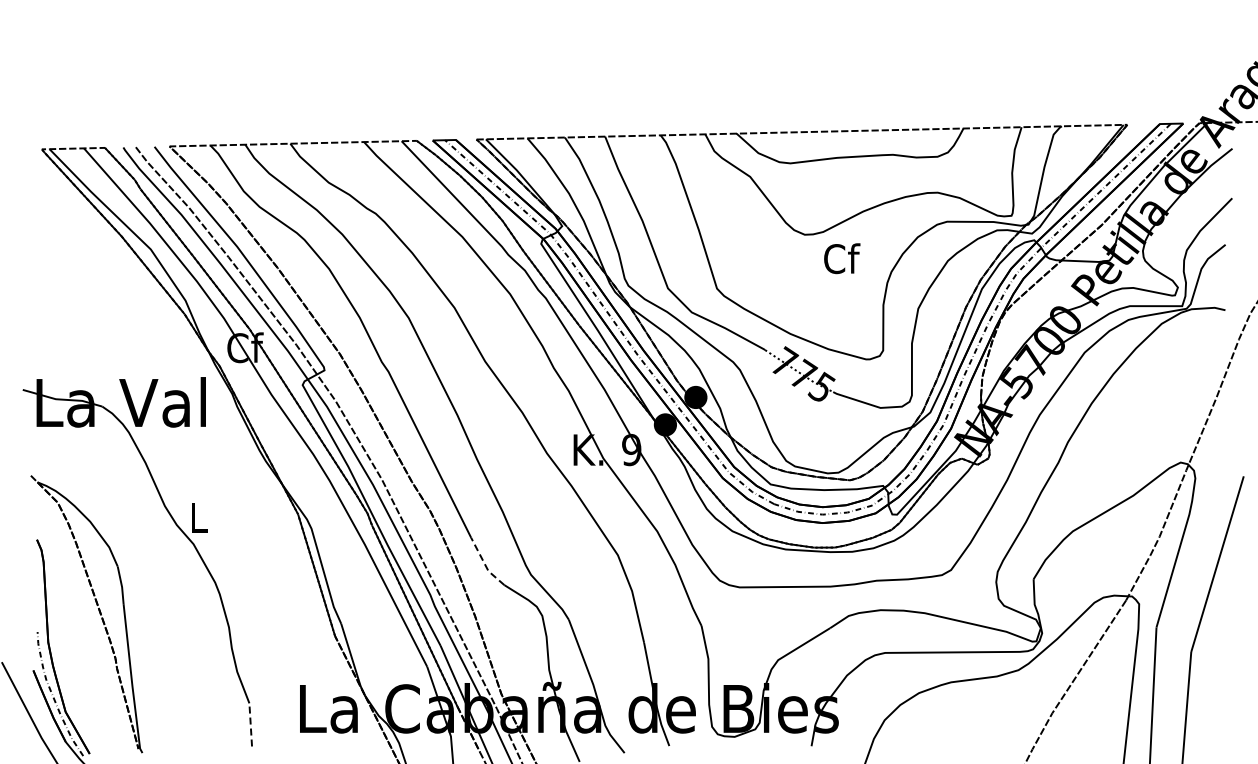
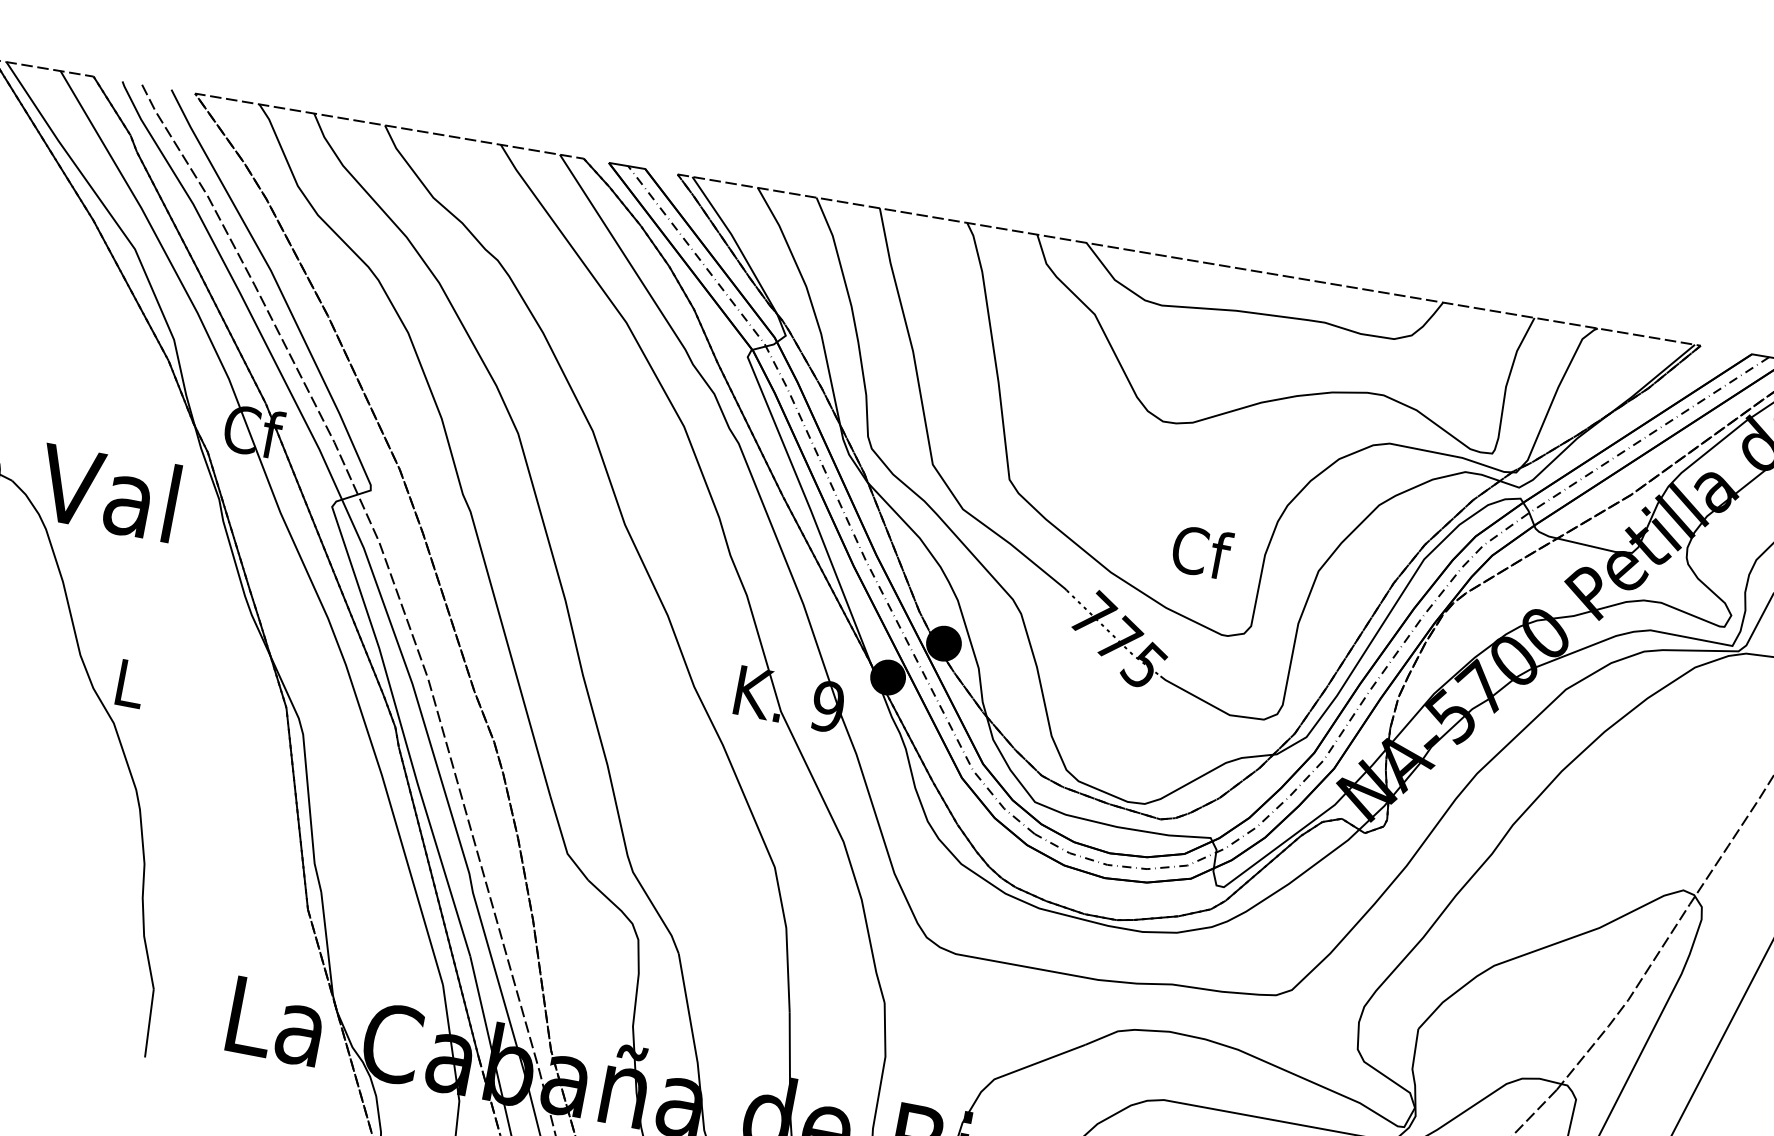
text: (842, 258) -> (1202, 551), moved
line: (484, 564) -> (563, 842), dashed -> solid
line: (250, 724) -> (149, 1022), dashed -> solid

